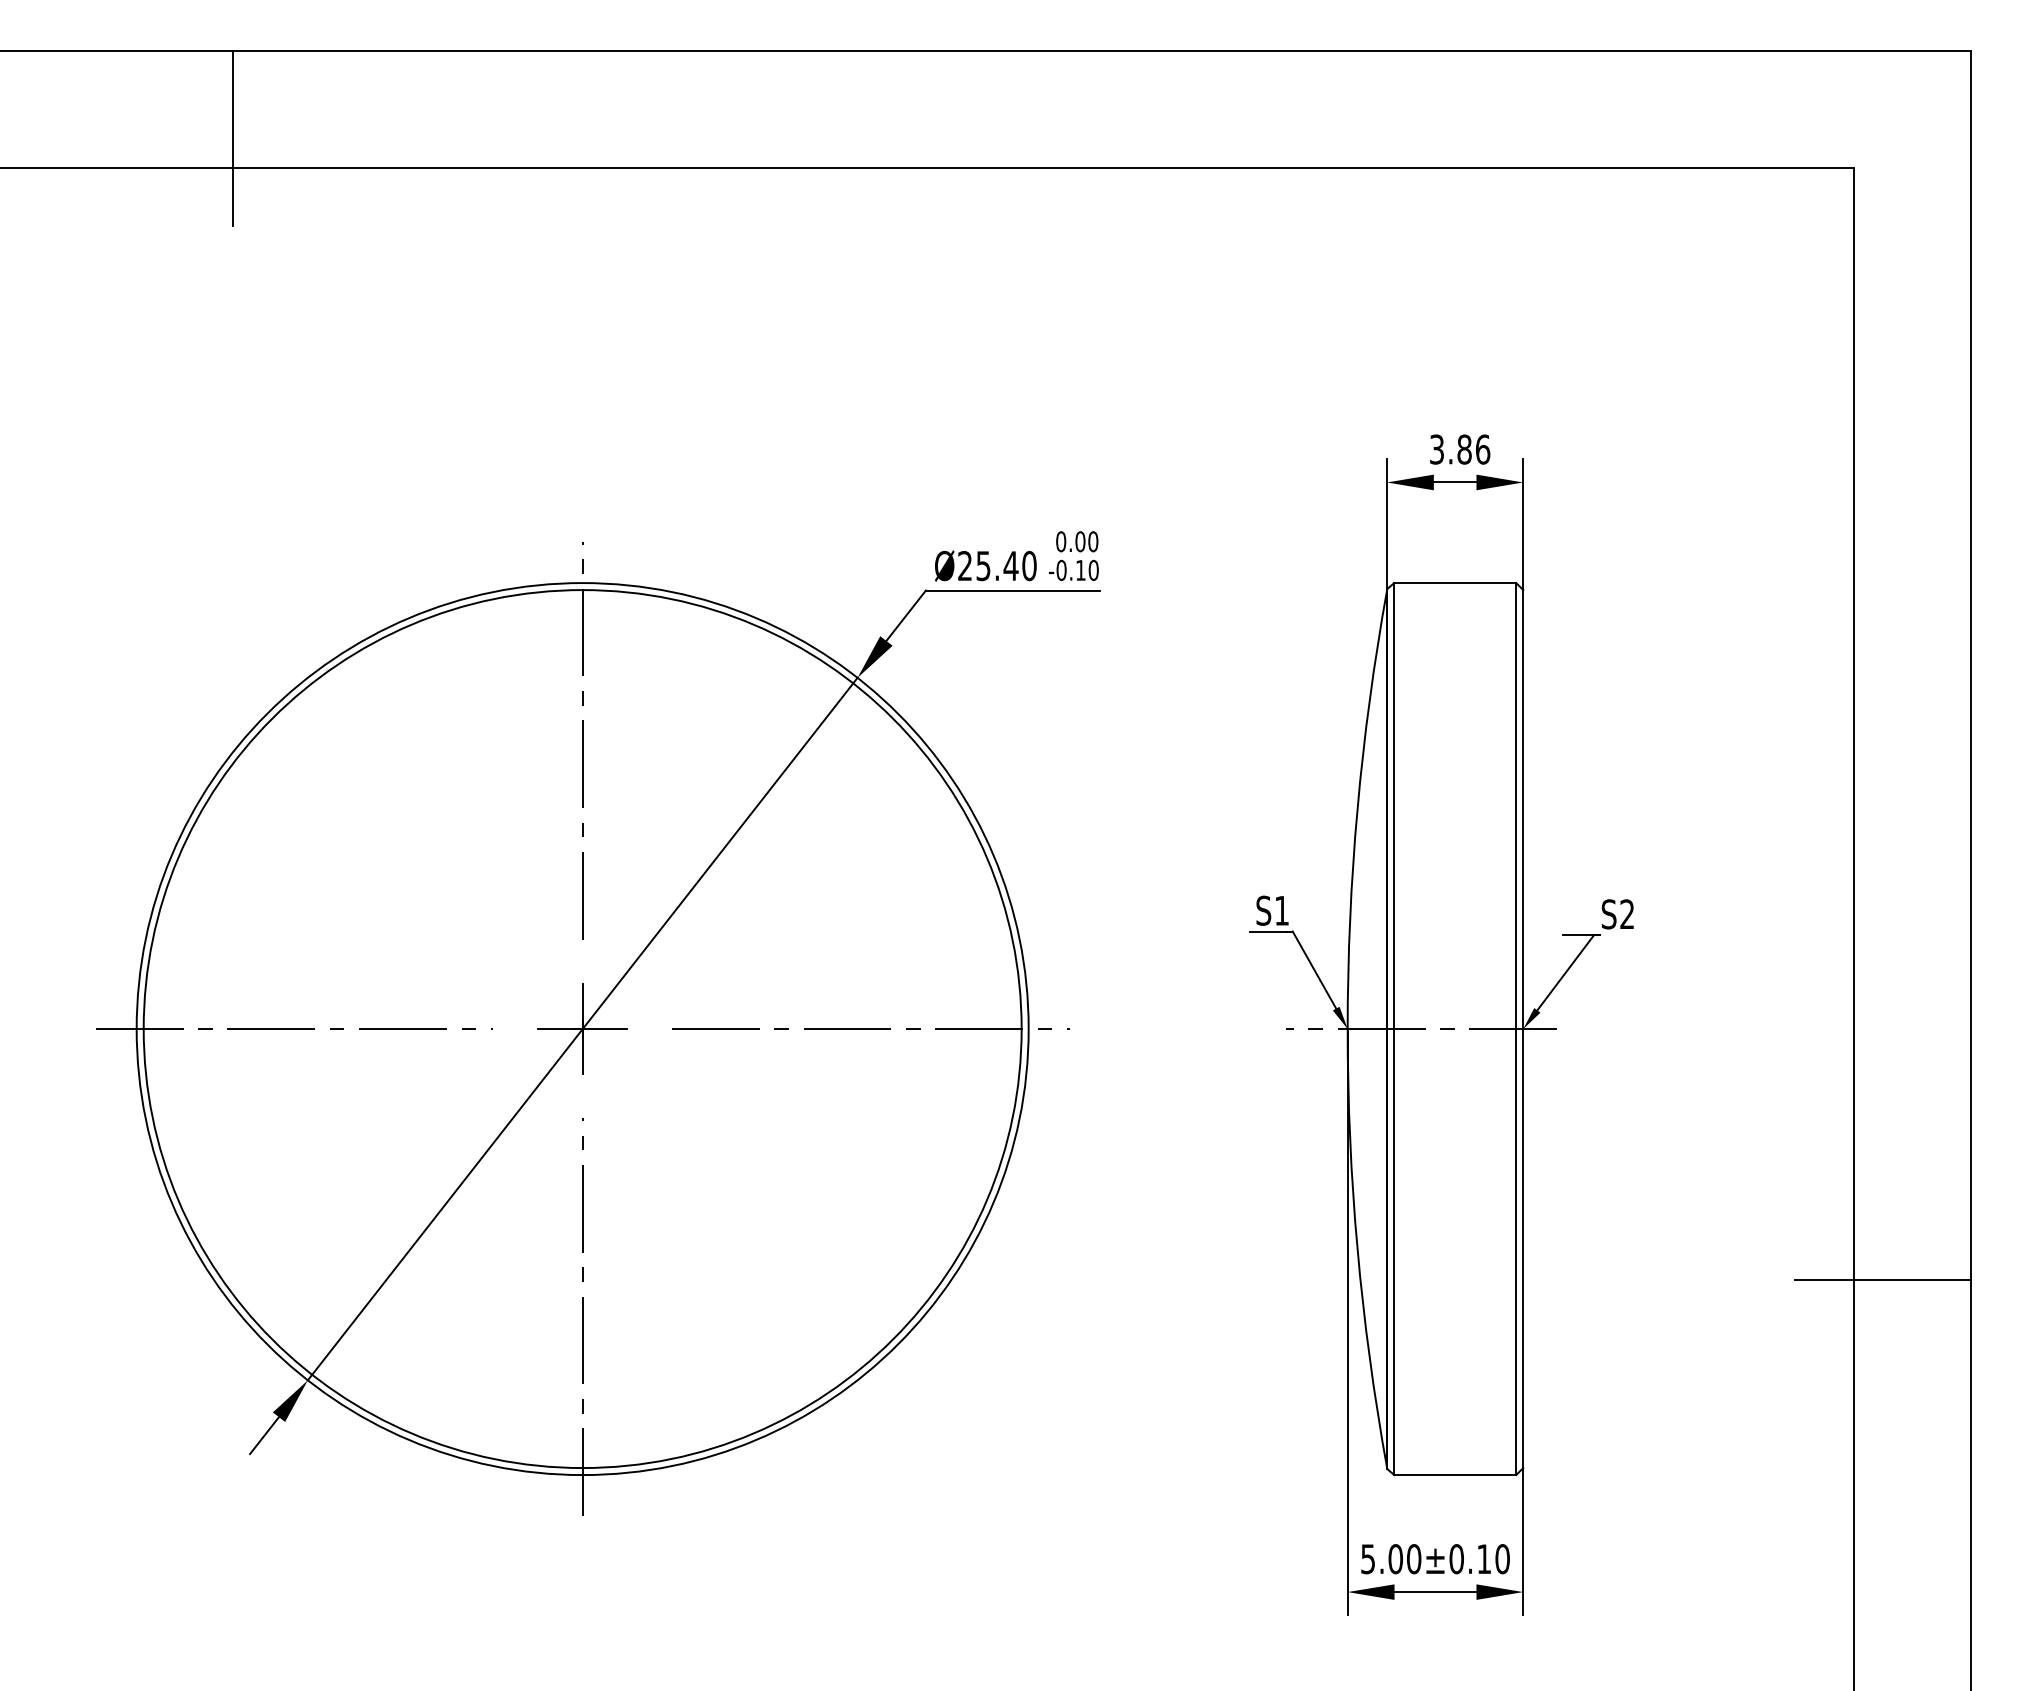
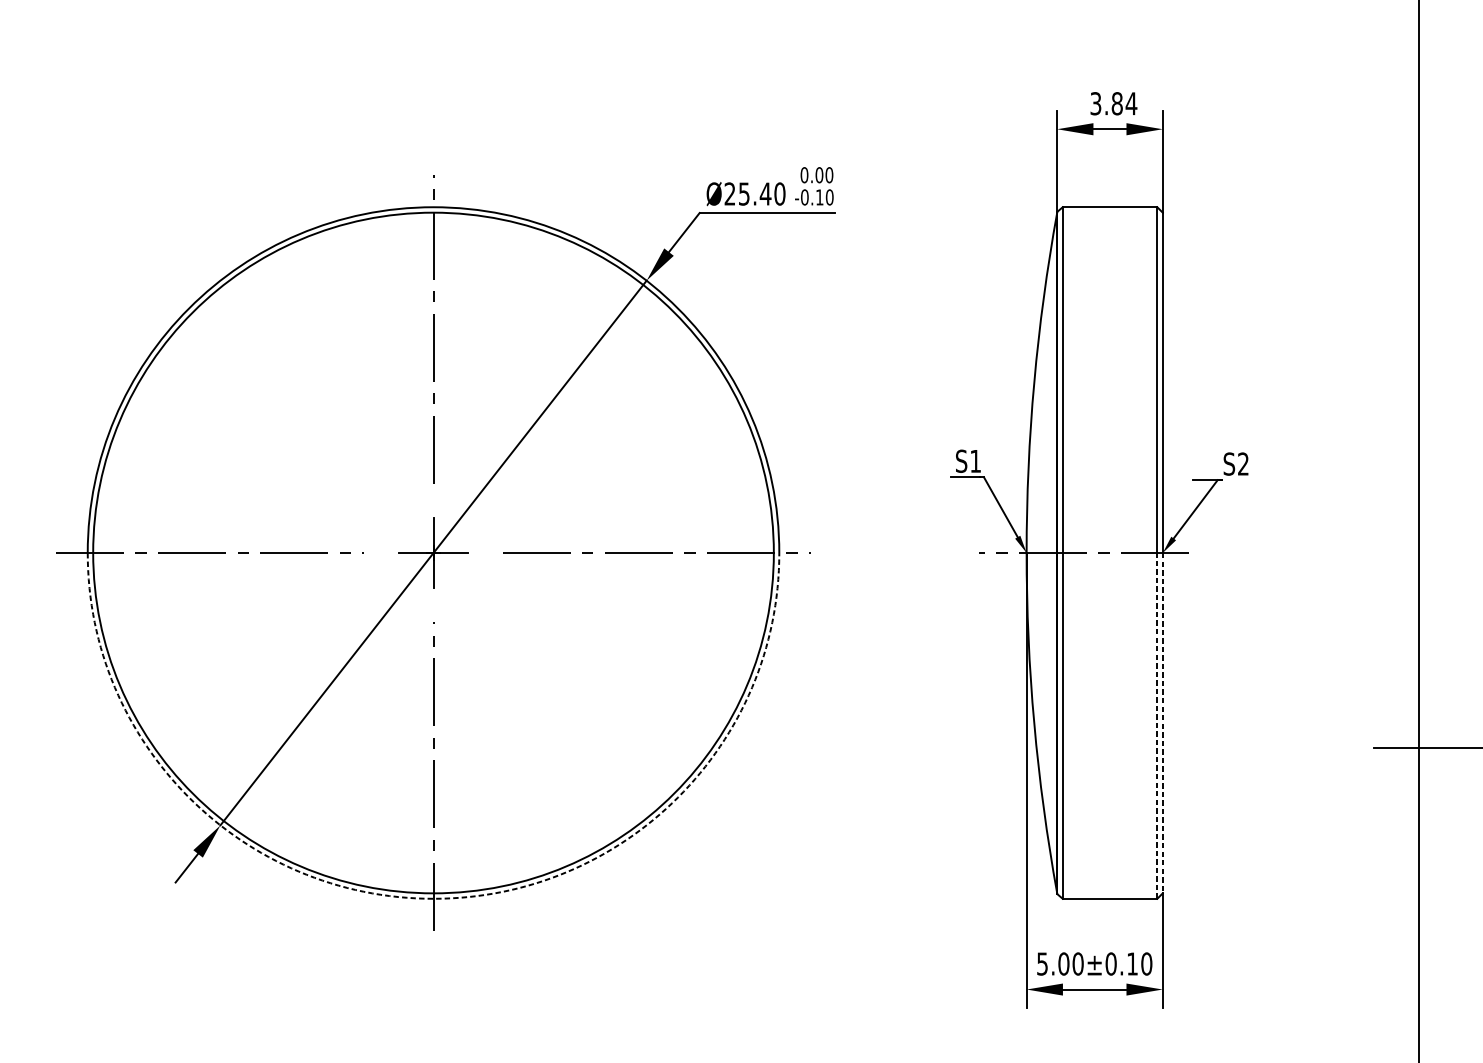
text: (1482, 449) -> (1131, 103), 3.86 -> 3.84
line: (1523, 1249) -> (1162, 723), solid -> dashed
line: (1516, 1252) -> (1157, 726), solid -> dashed
arc: (582, 1475) -> (433, 899), solid -> dashed

